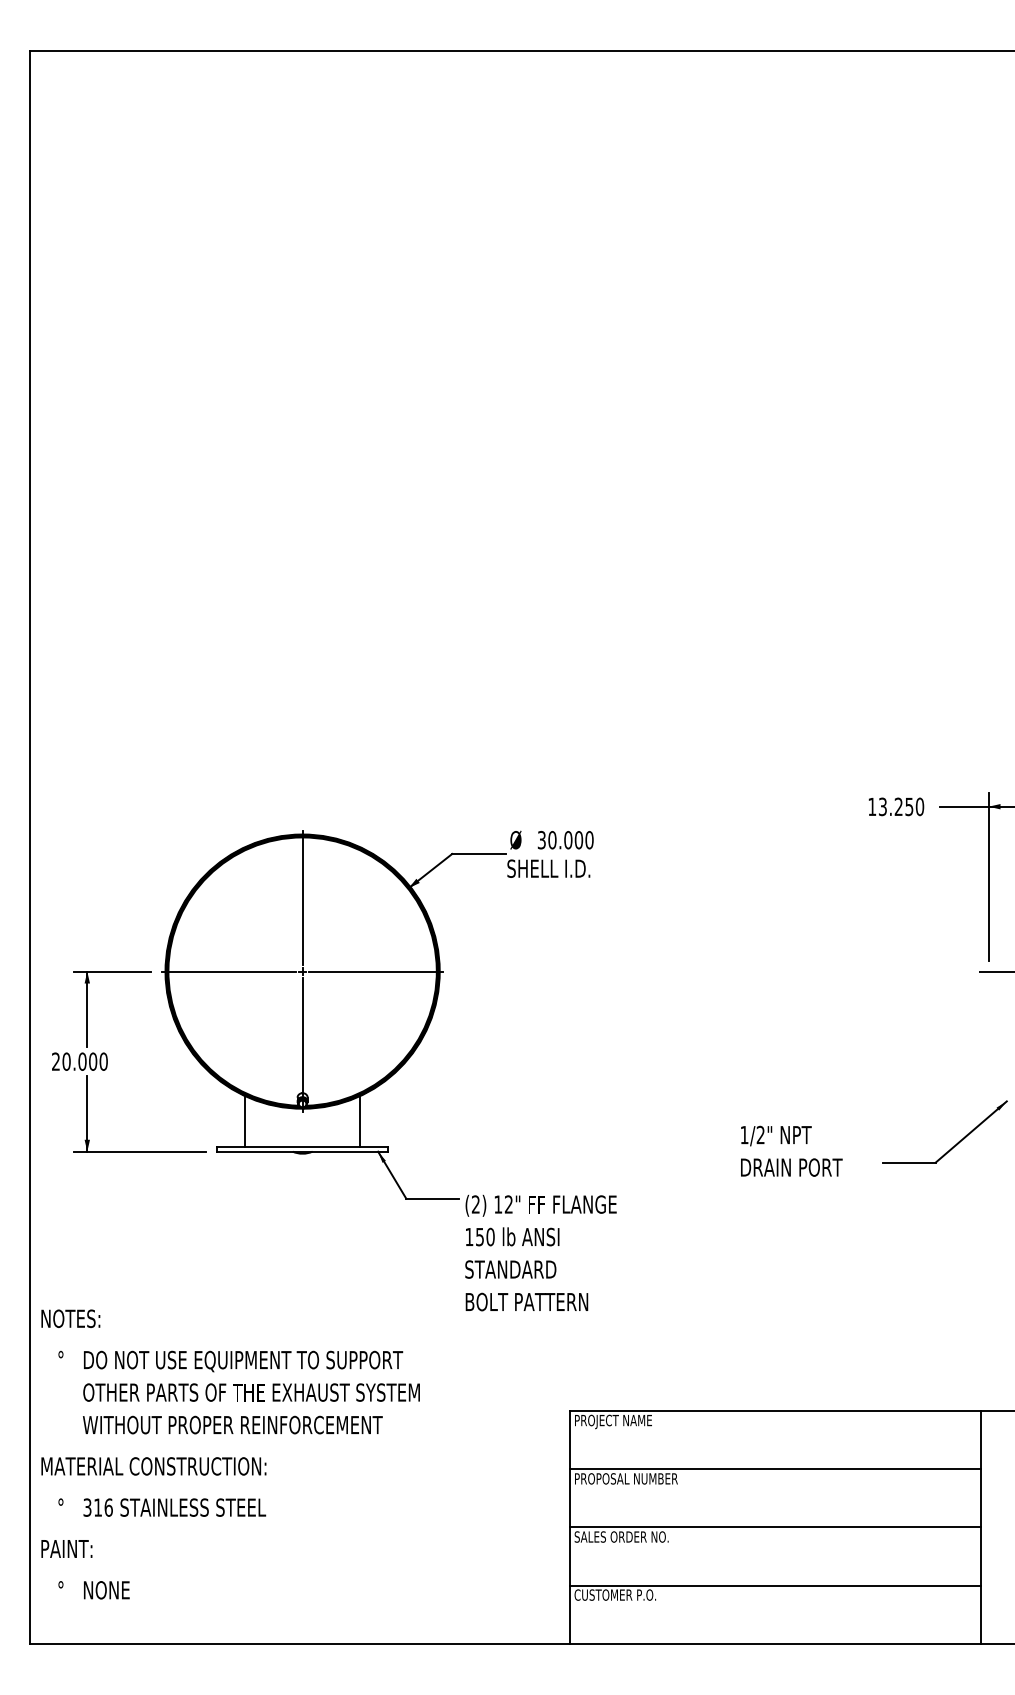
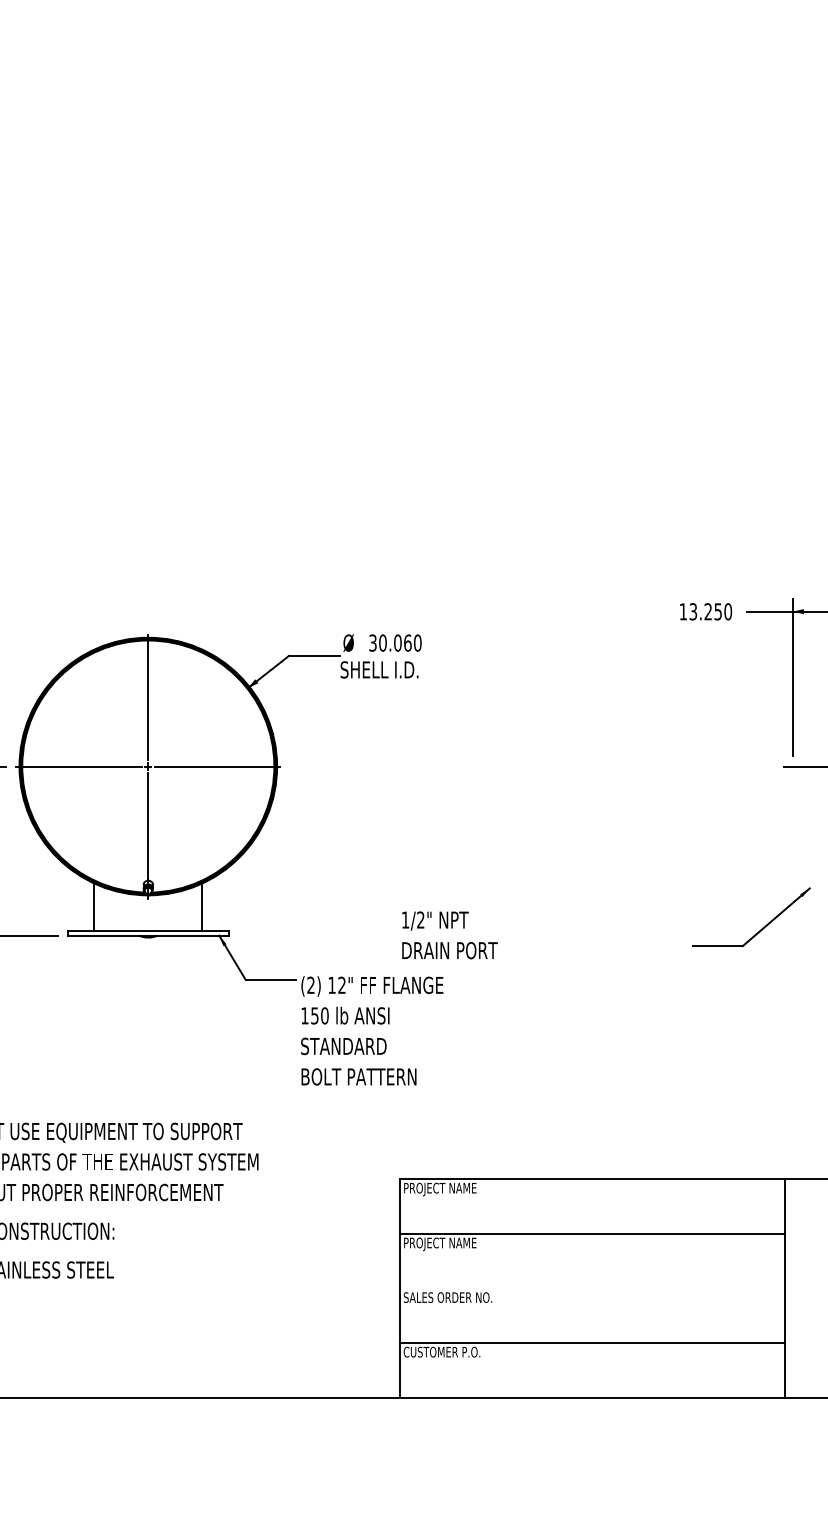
text: (579, 840) -> (408, 643), 30.000 -> 30.060
text: (791, 1150) -> (449, 934), moved
text: (636, 1480) -> (461, 1244), PROPOSAL NUMBER -> PROJECT NAME
line: (775, 1527) -> (592, 1288), removed

